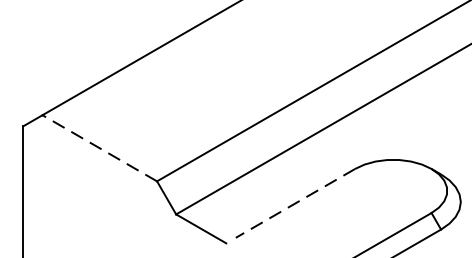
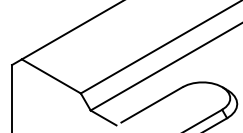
line: (98, 148) -> (50, 76), dashed -> solid
line: (294, 204) -> (151, 105), dashed -> solid

